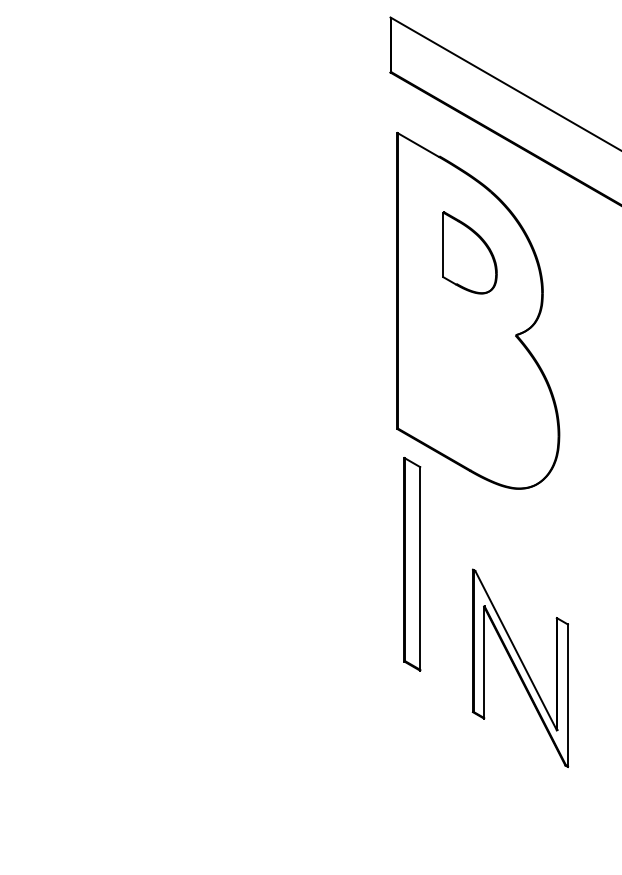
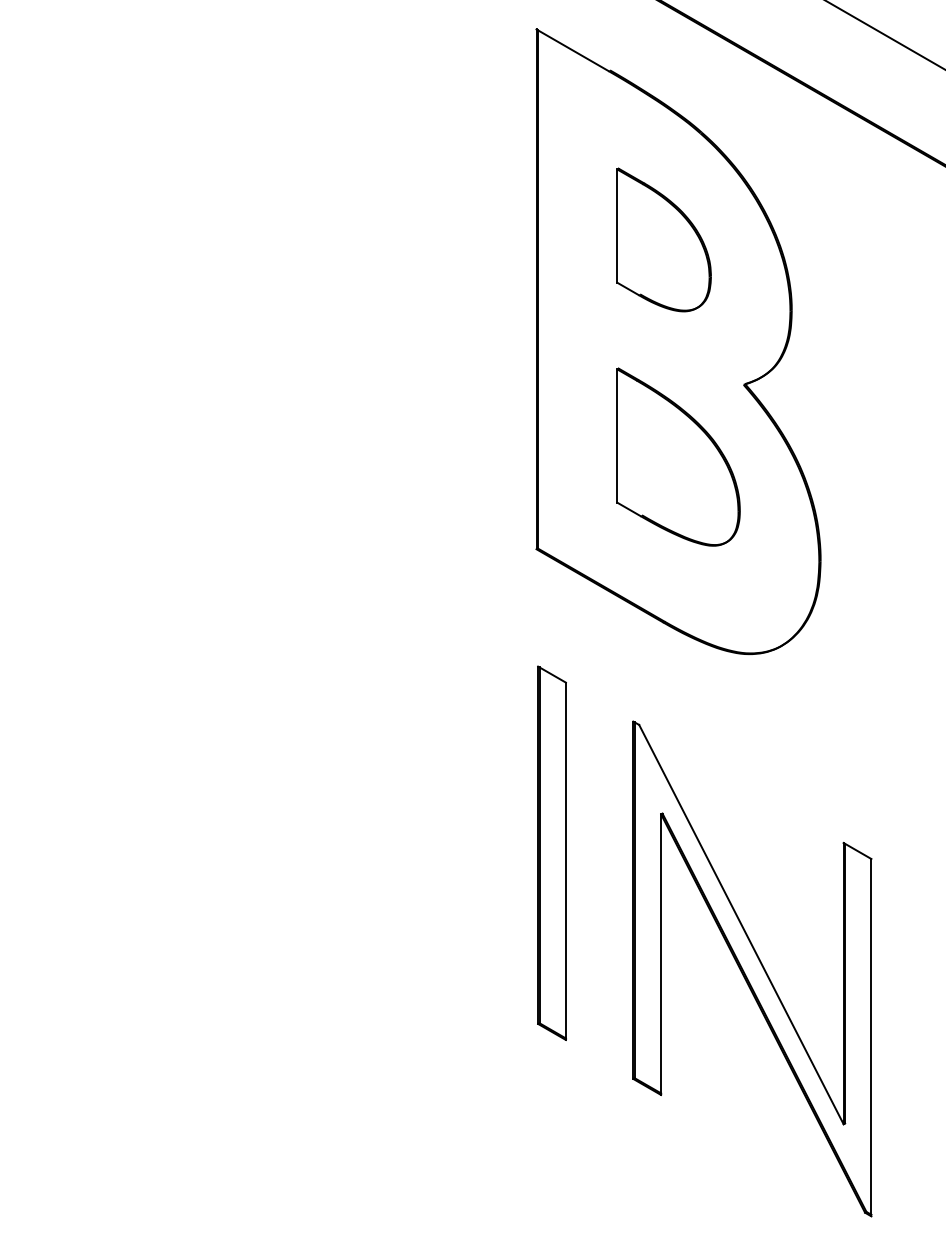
part: (478, 376) -> (678, 456), added
part: (412, 564) -> (552, 853), moved
part: (520, 668) -> (752, 969), size x1.43

